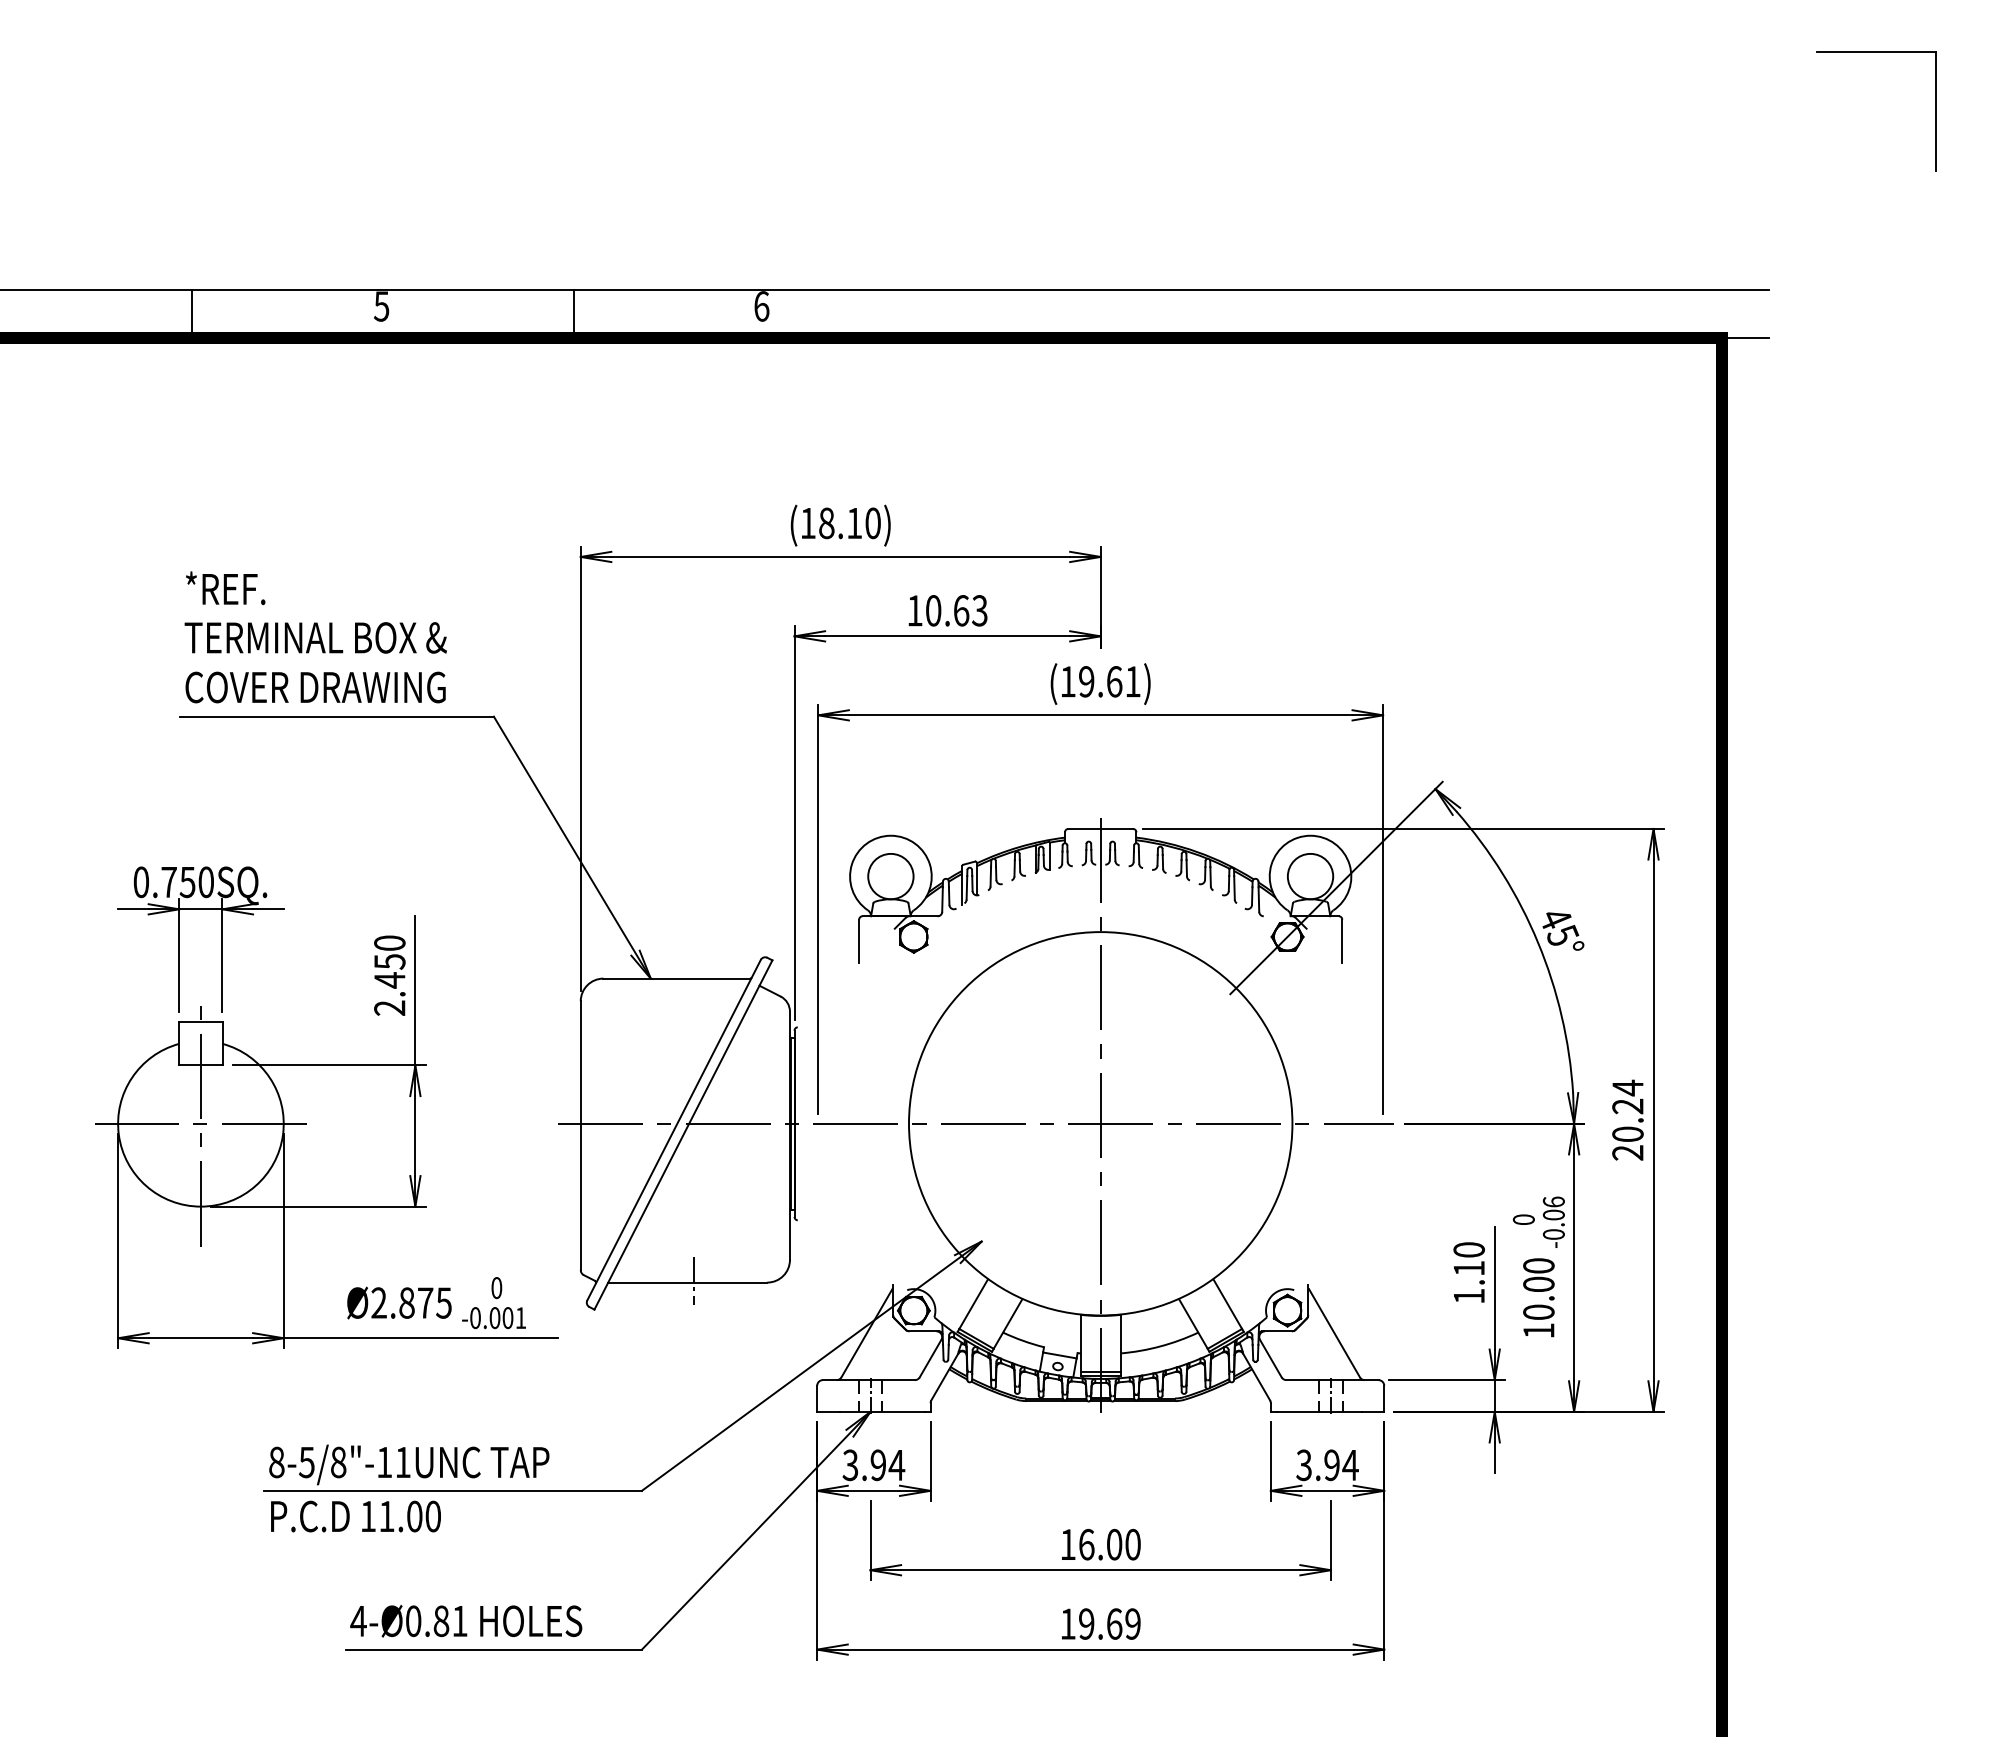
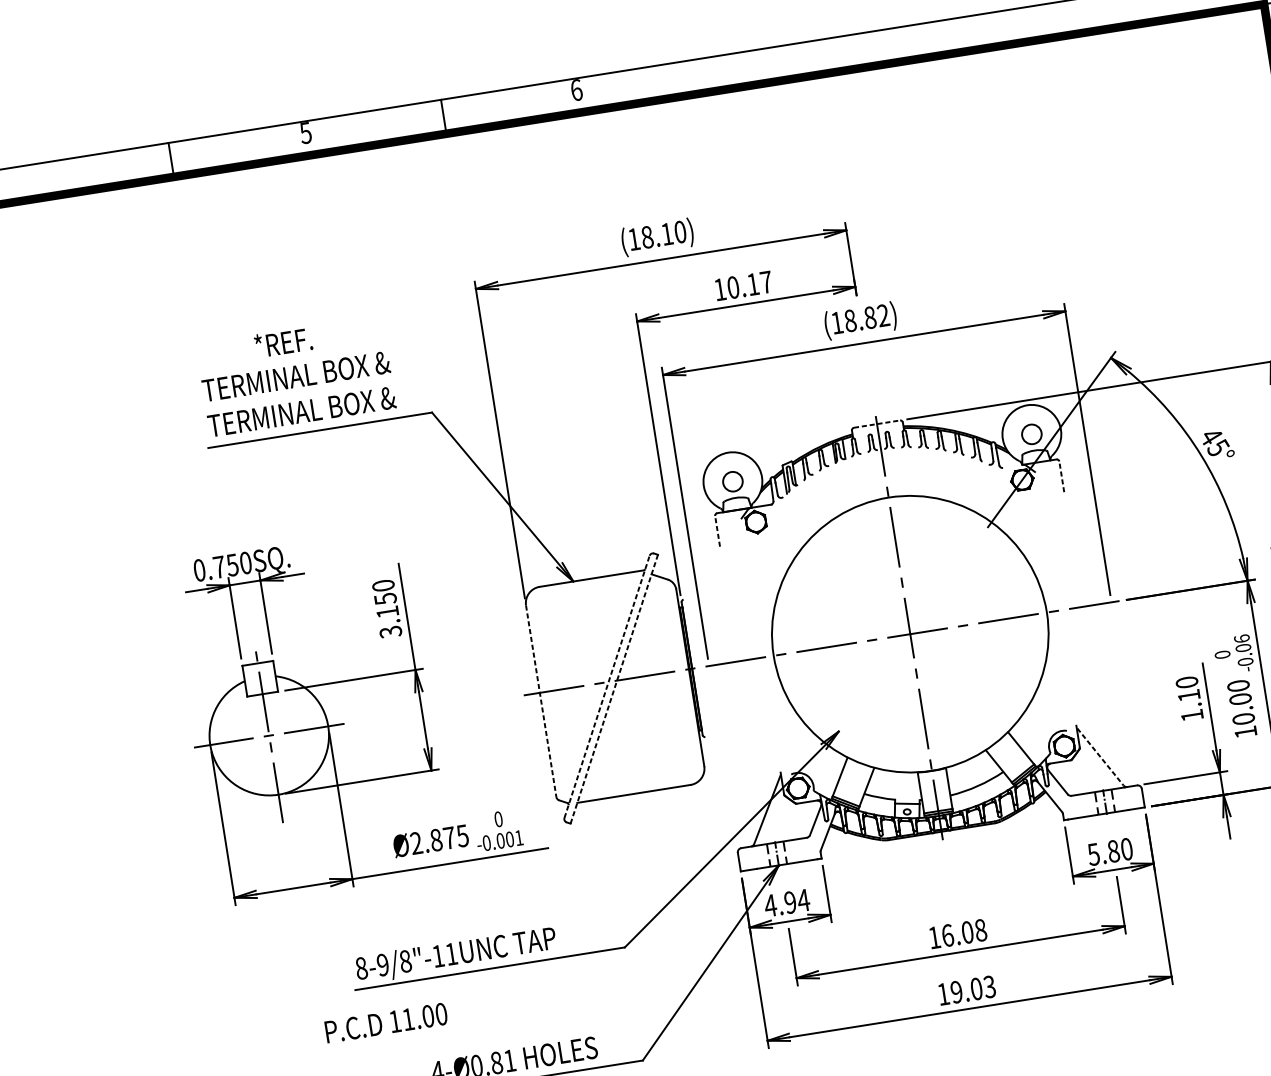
text: (225, 588) -> (283, 342), moved
text: (970, 610) -> (759, 283), 10.63 -> 10.17
text: (1109, 681) -> (866, 318), (19.61) -> (18.82)
text: (315, 687) -> (301, 411), COVER DRAWING -> TERMINAL BOX &
line: (1101, 828) -> (877, 423), solid -> dashed
circle: (890, 876) -> (732, 481), size x0.6
circle: (1310, 876) -> (1031, 434), size x0.6
line: (859, 941) -> (717, 531), solid -> dashed
line: (1342, 941) -> (1061, 477), solid -> dashed
text: (389, 994) -> (389, 622), 2.450 -> 3.150
line: (674, 1129) -> (607, 686), solid -> dashed
line: (683, 1134) -> (614, 688), solid -> dashed
line: (580, 1136) -> (541, 701), solid -> dashed
line: (693, 1281) -> (637, 792), removed
line: (1334, 1333) -> (1100, 757), solid -> dashed
text: (306, 1462) -> (382, 965), 8-5/8"-11UNC -> 8-9/8"-11UNC
text: (850, 1465) -> (770, 905), 3.94 -> 4.94
text: (1327, 1465) -> (1110, 852), 3.94 -> 5.80
text: (355, 1516) -> (386, 1022), moved
text: (1132, 1544) -> (980, 930), 16.00 -> 16.08
text: (1123, 1623) -> (982, 987), 19.69 -> 19.03

